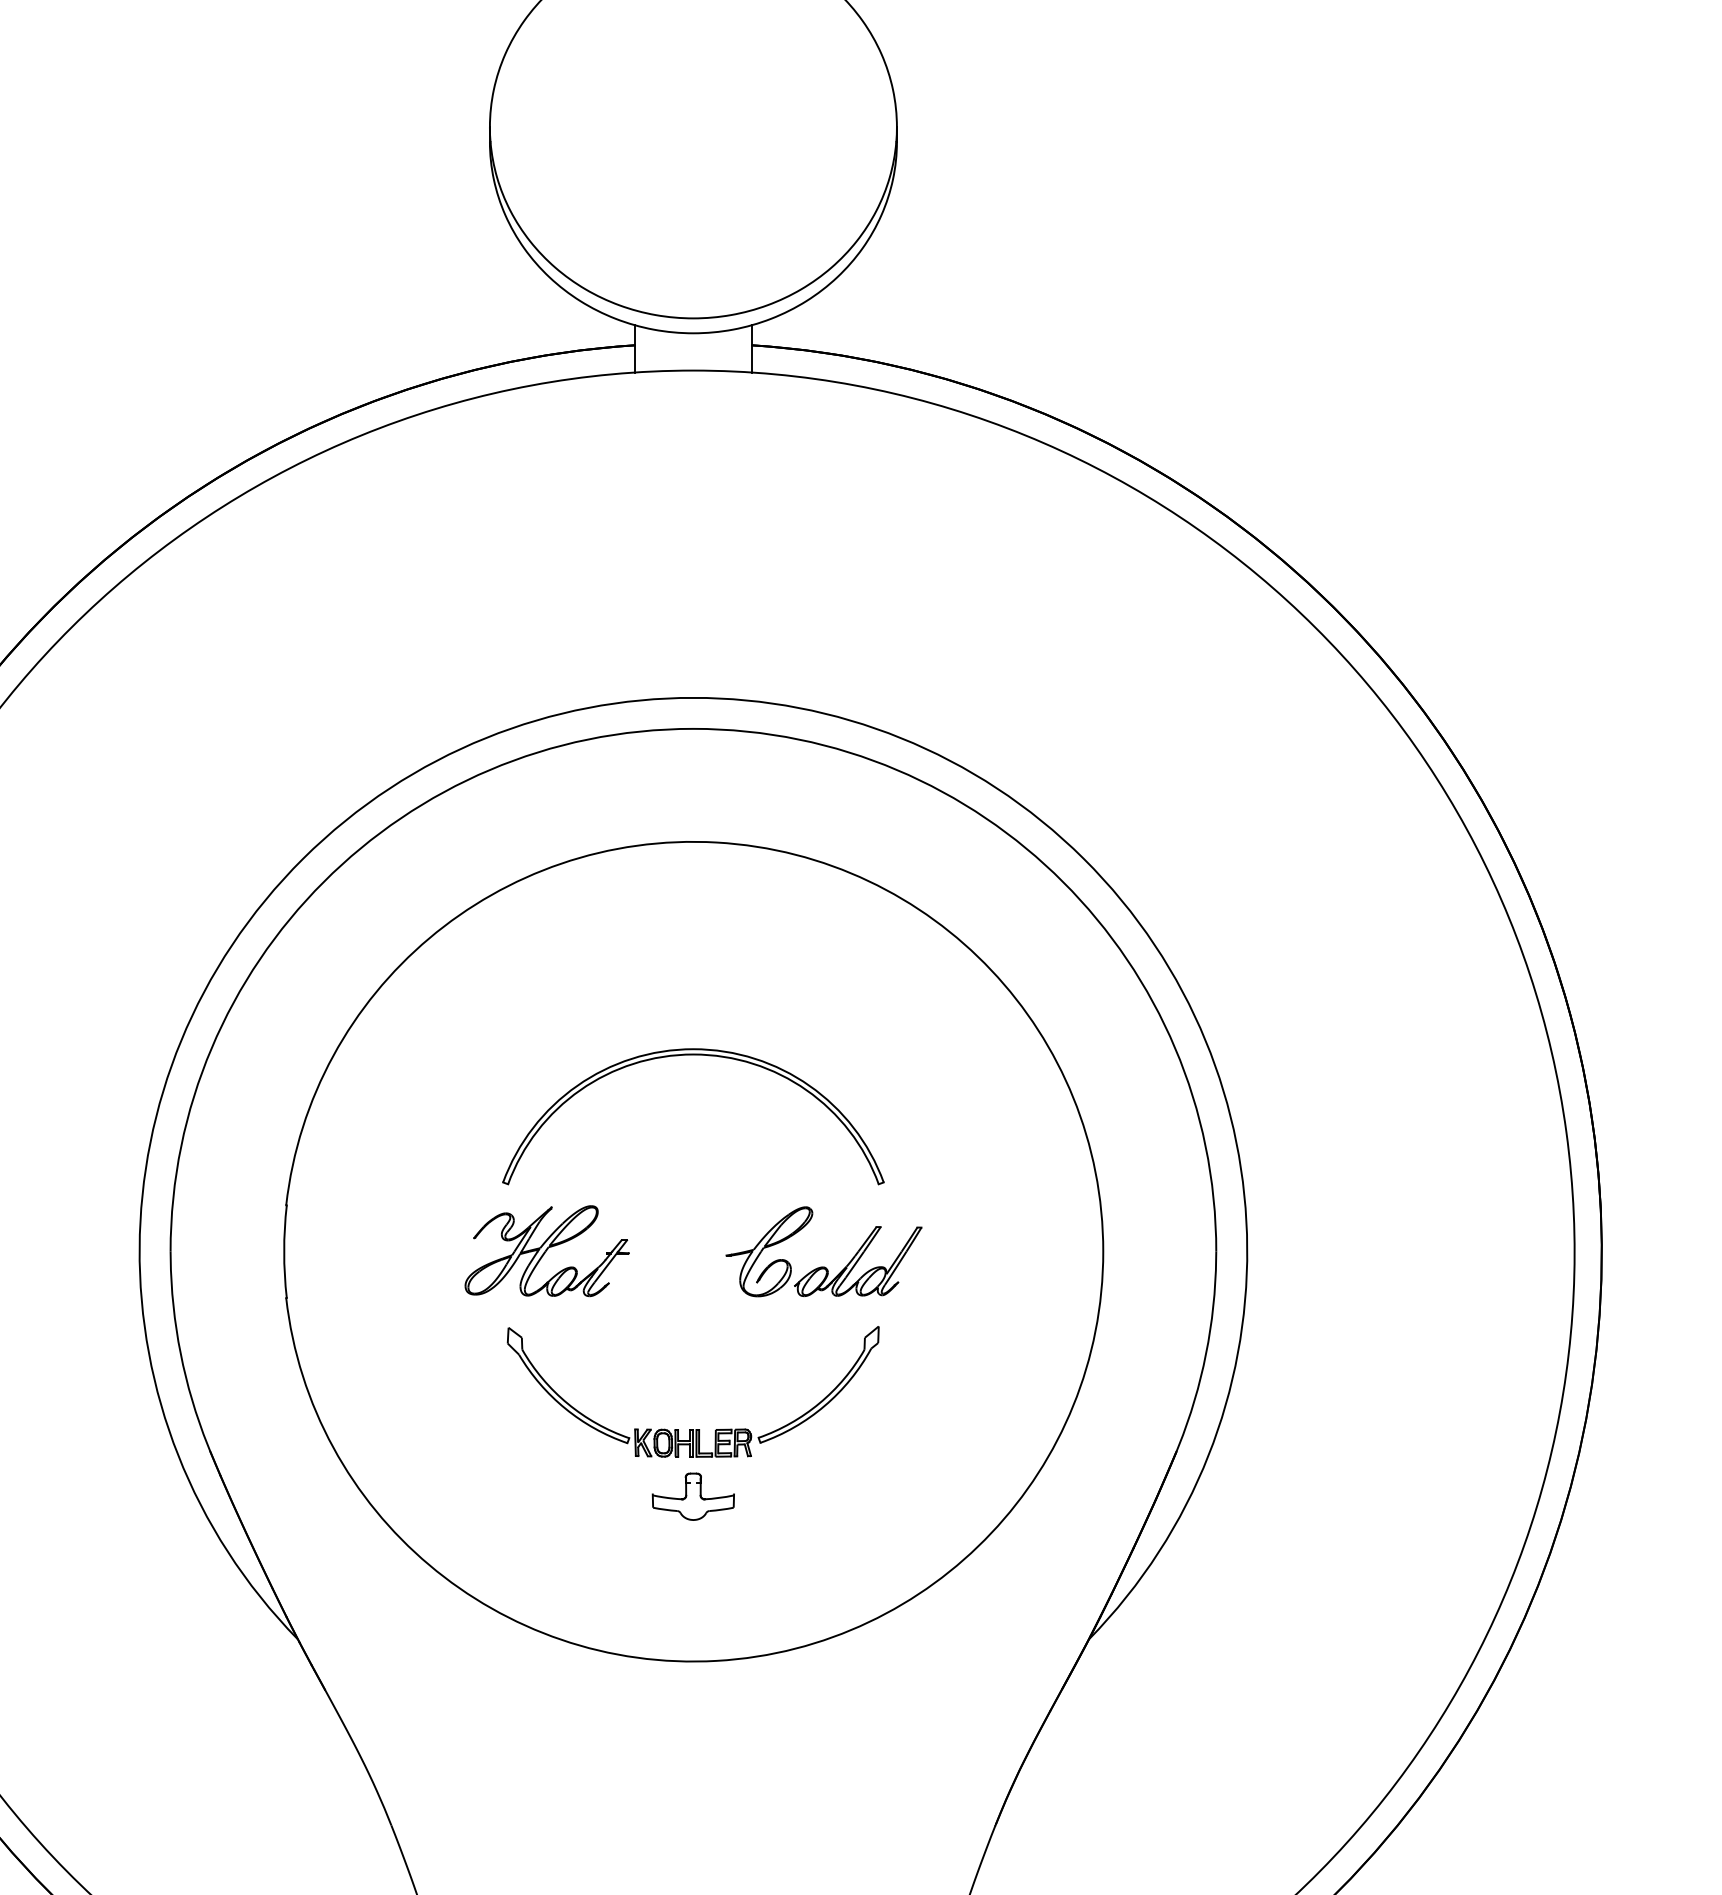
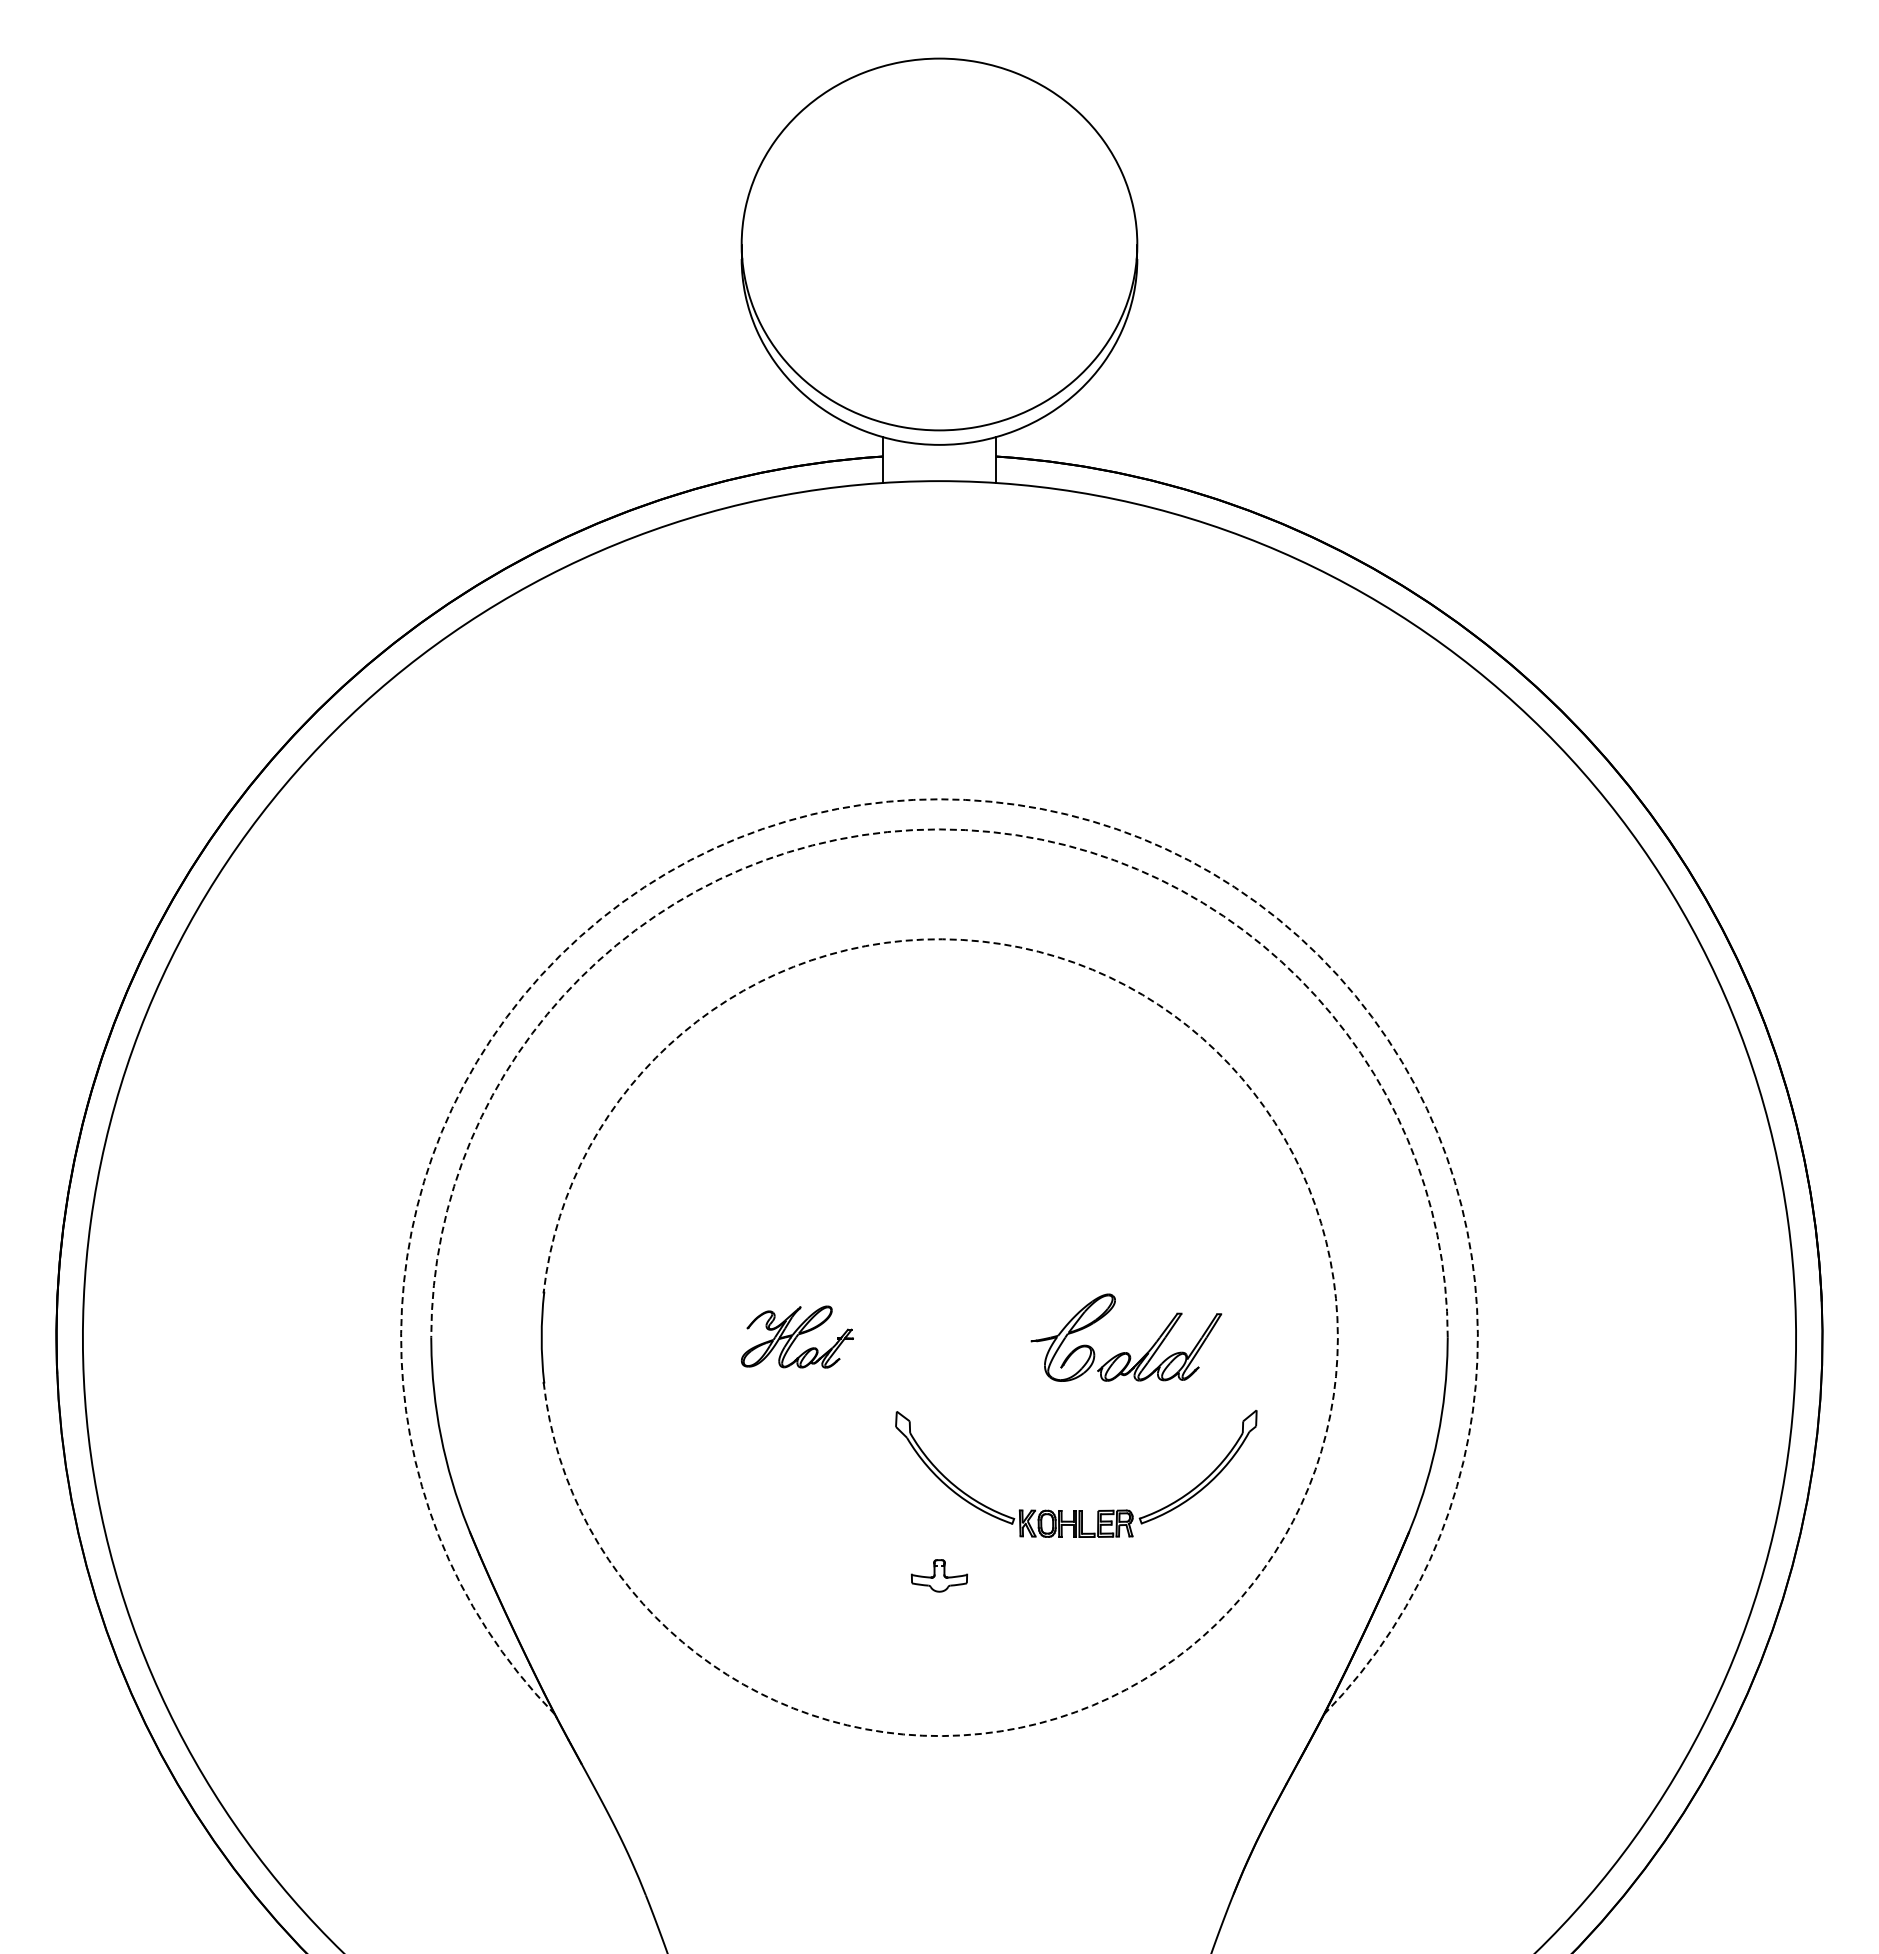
arc: (693, 698) -> (939, 799), solid -> dashed
arc: (693, 728) -> (939, 829), solid -> dashed
part: (684, 1056) -> (930, 1147), removed
part: (547, 1250) -> (797, 1336), size x0.7
arc: (1102, 1251) -> (1337, 1337), solid -> dashed
part: (824, 1266) -> (1126, 1352), moved
part: (693, 1429) -> (1076, 1510), moved
part: (693, 1496) -> (939, 1575), size x0.7

